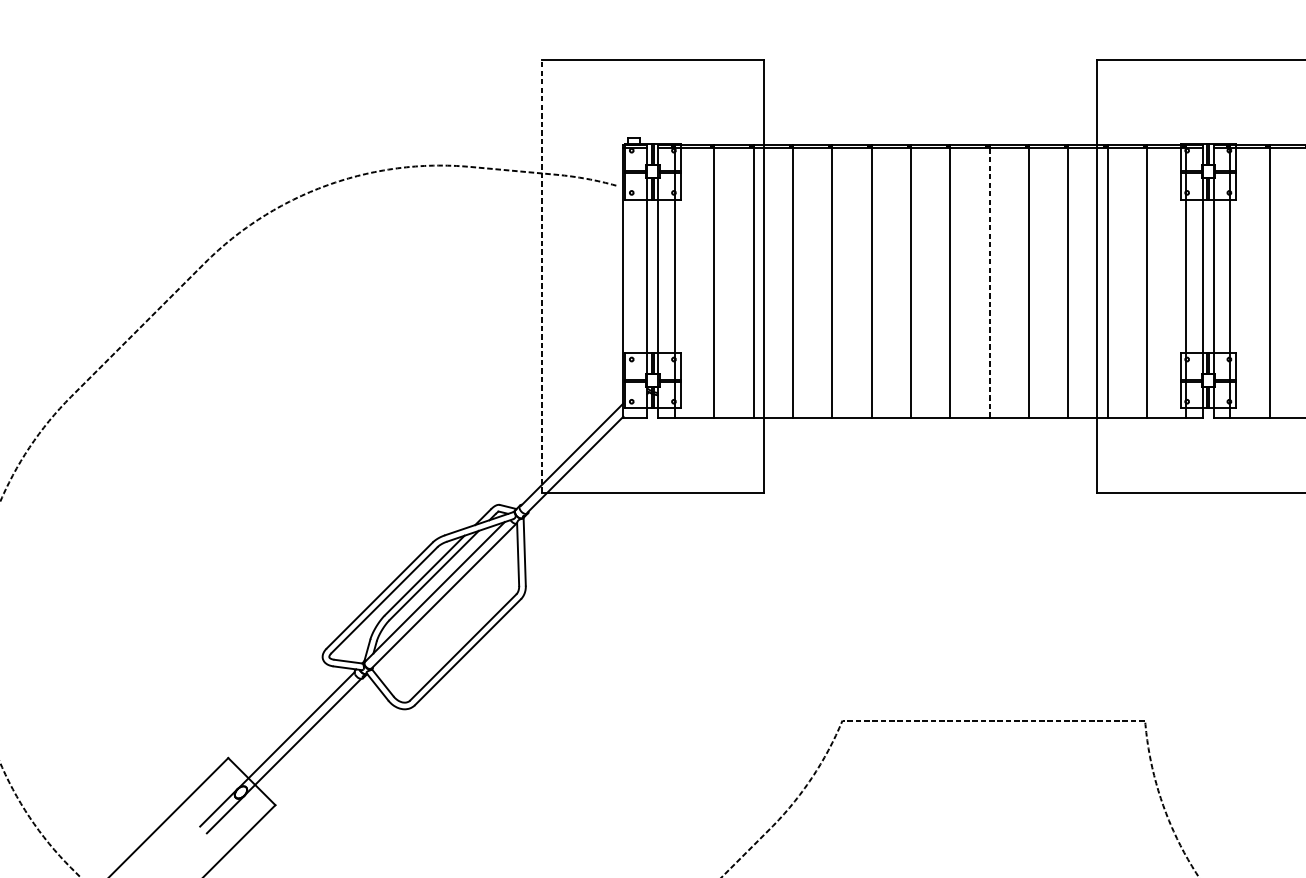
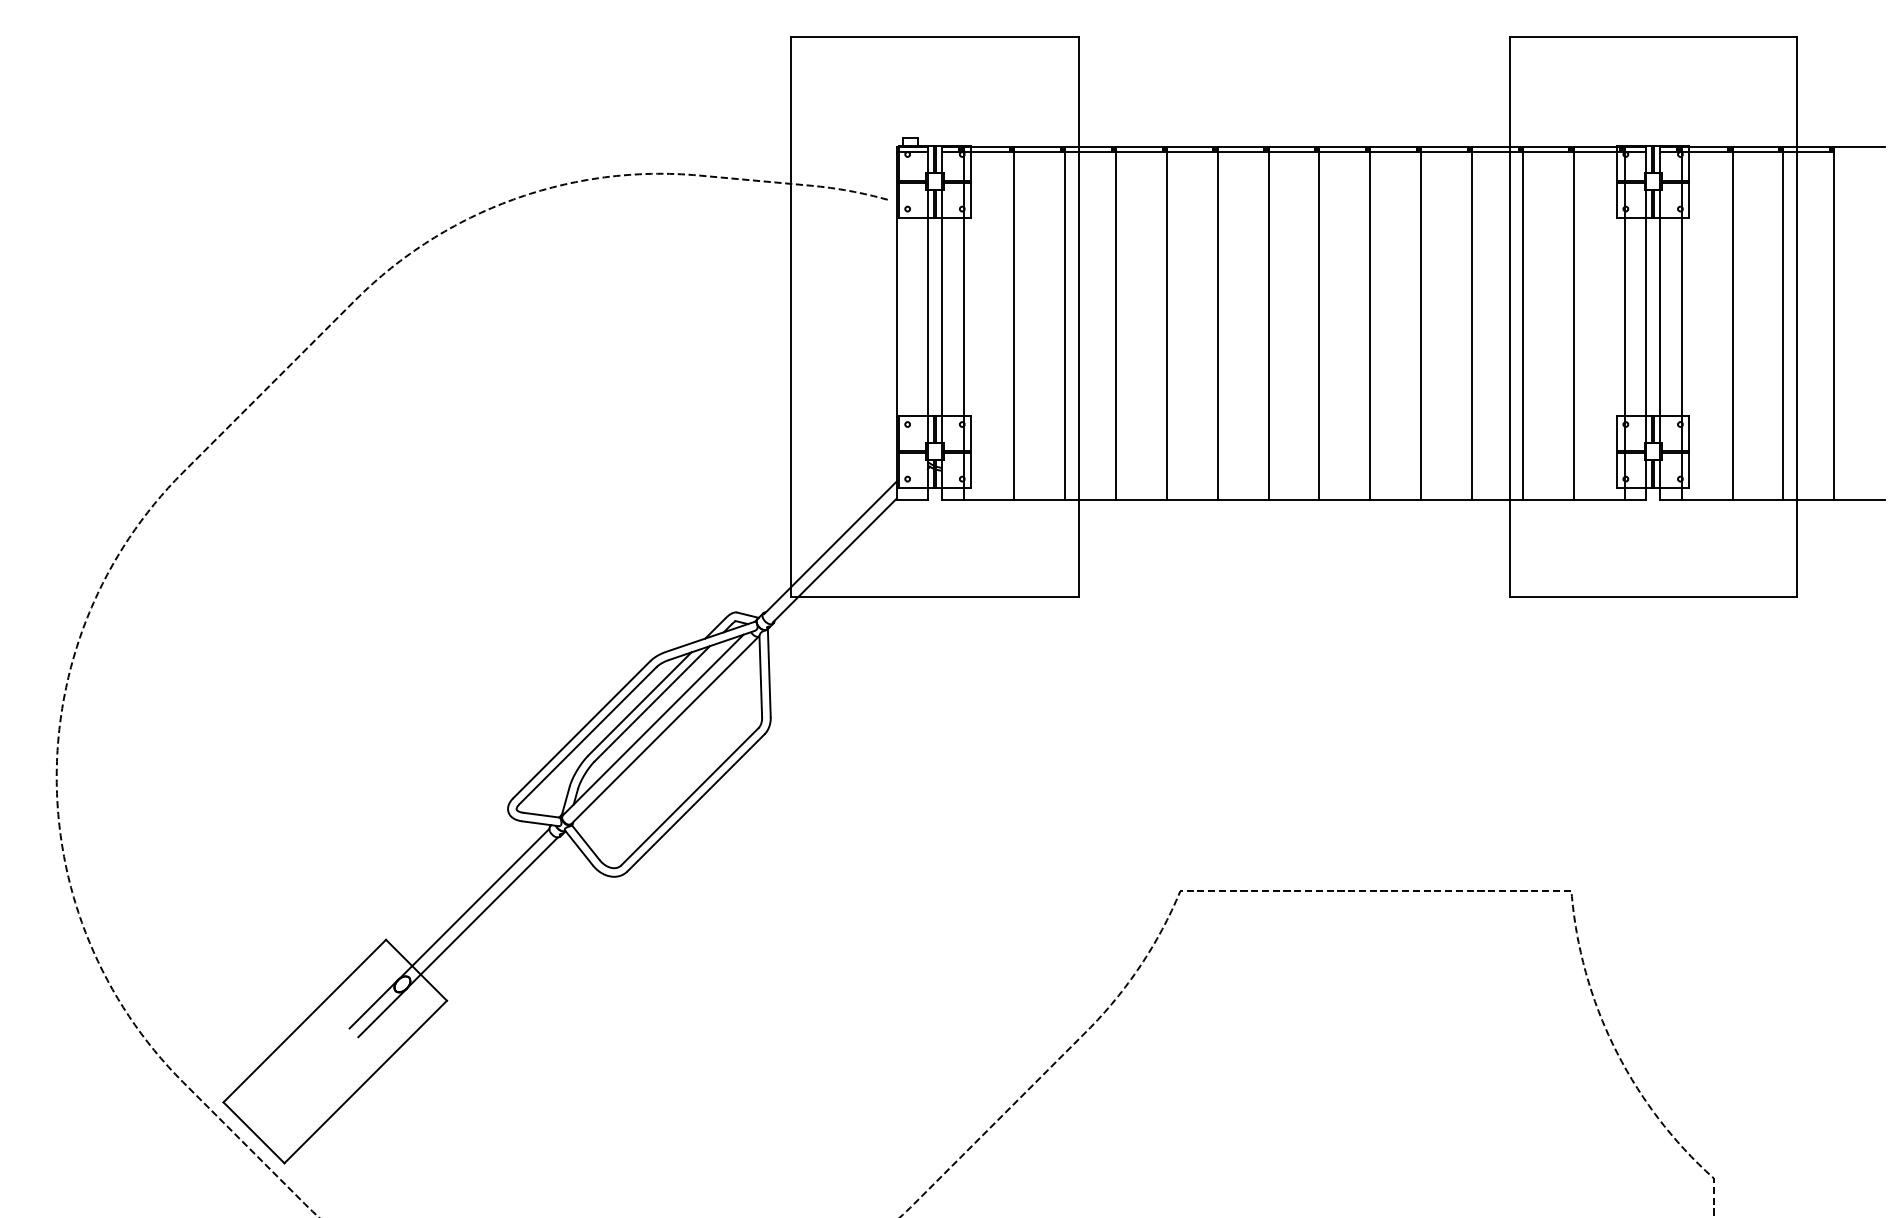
line: (541, 275) -> (791, 316), dashed -> solid
line: (989, 283) -> (1370, 326), dashed -> solid

